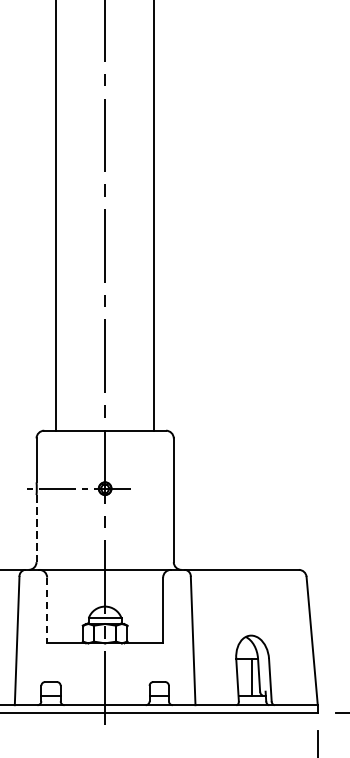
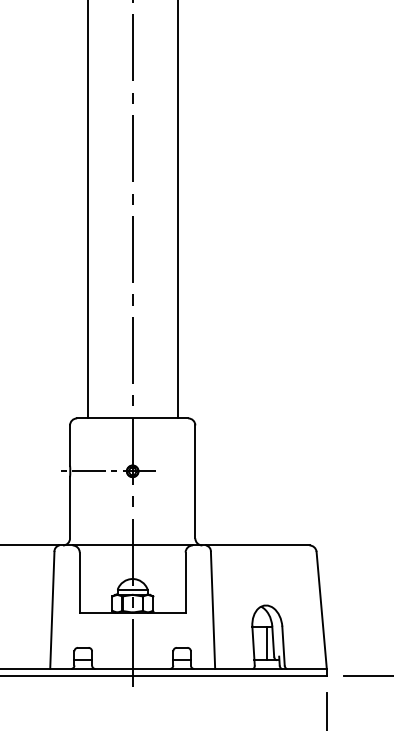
line: (37, 528) -> (70, 507), dashed -> solid
line: (46, 611) -> (79, 583), dashed -> solid

